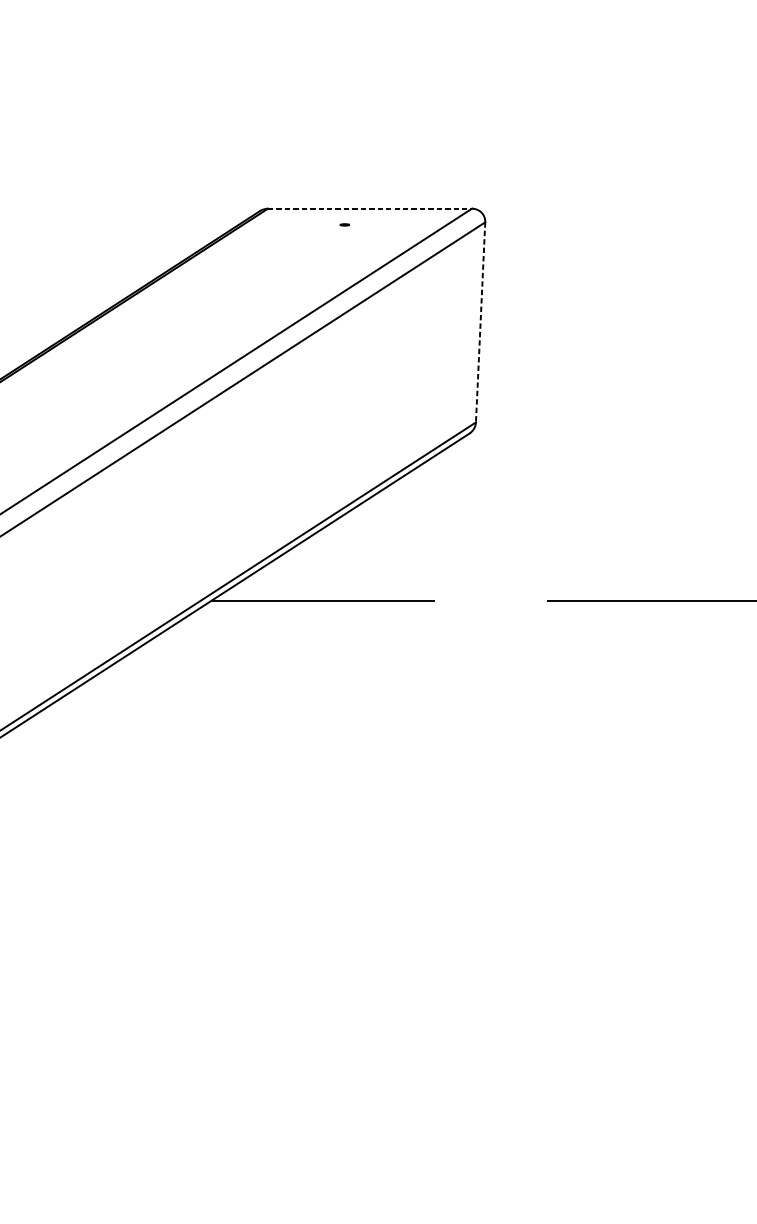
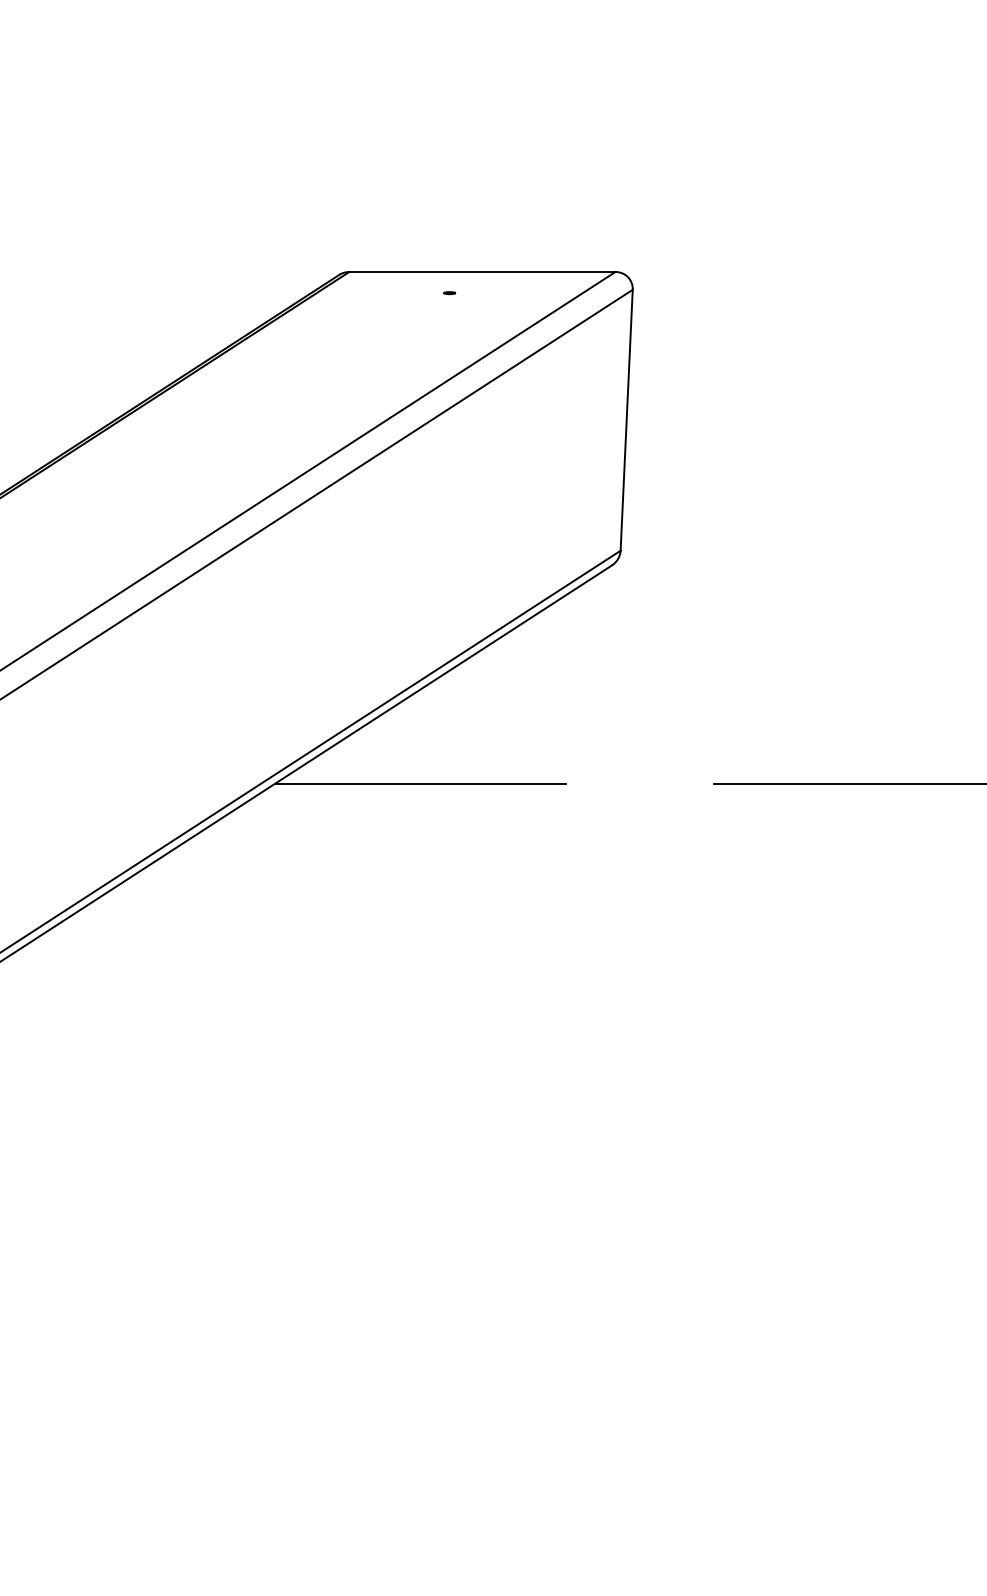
line: (370, 208) -> (482, 271), dashed -> solid
line: (480, 322) -> (626, 420), dashed -> solid

